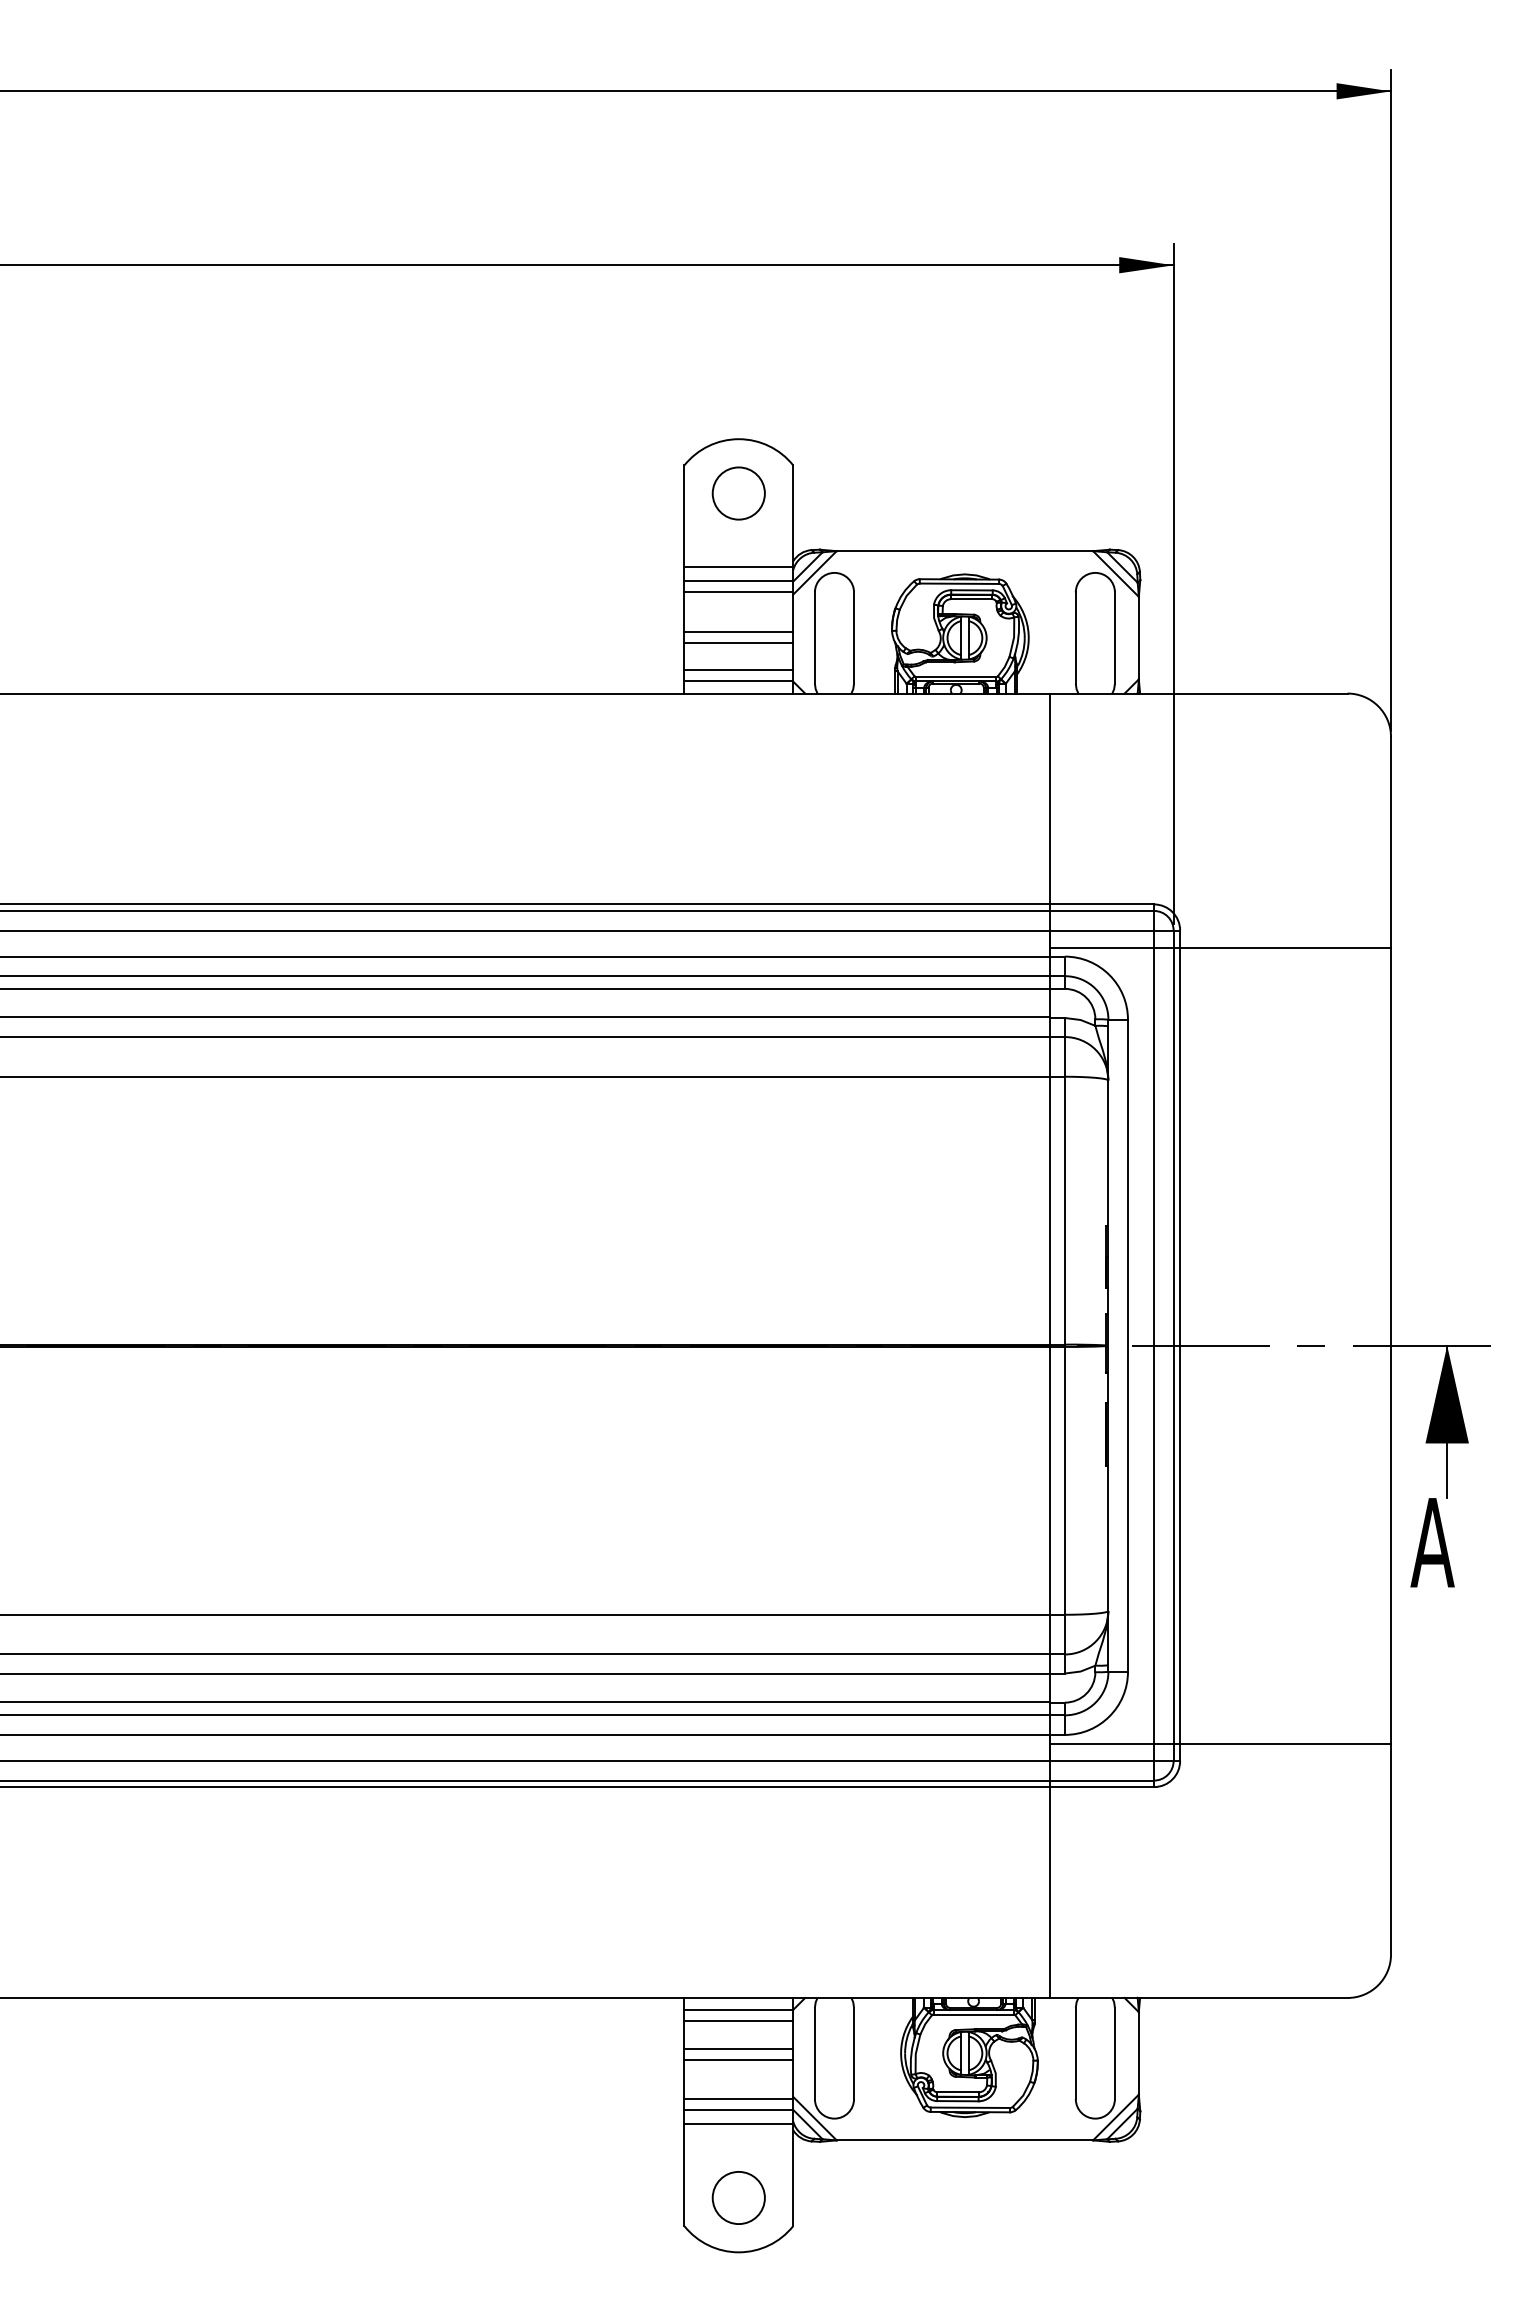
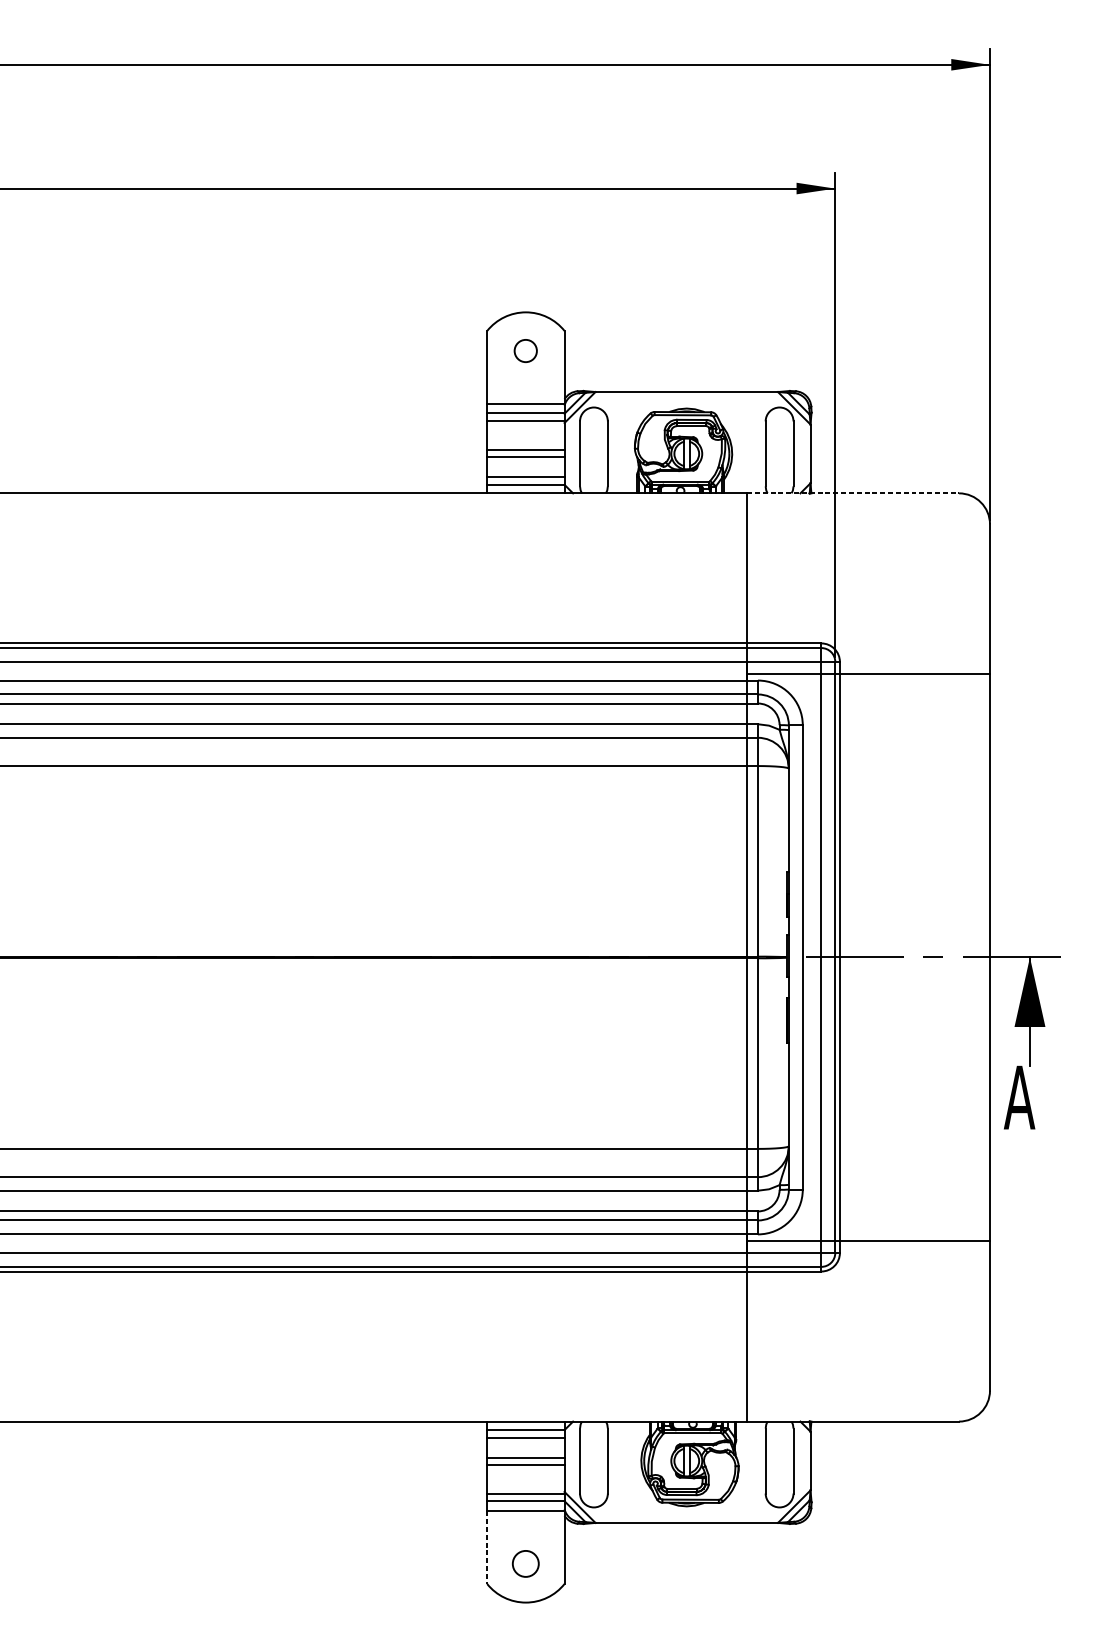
circle: (738, 493) -> (525, 351), size x0.6
line: (1198, 693) -> (852, 493), solid -> dashed
line: (684, 2175) -> (487, 1547), solid -> dashed
circle: (738, 2197) -> (525, 1563), size x0.7

